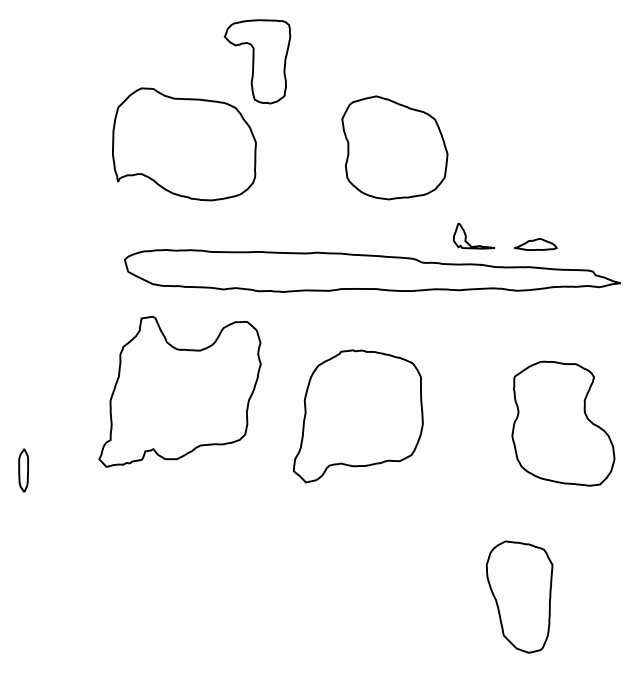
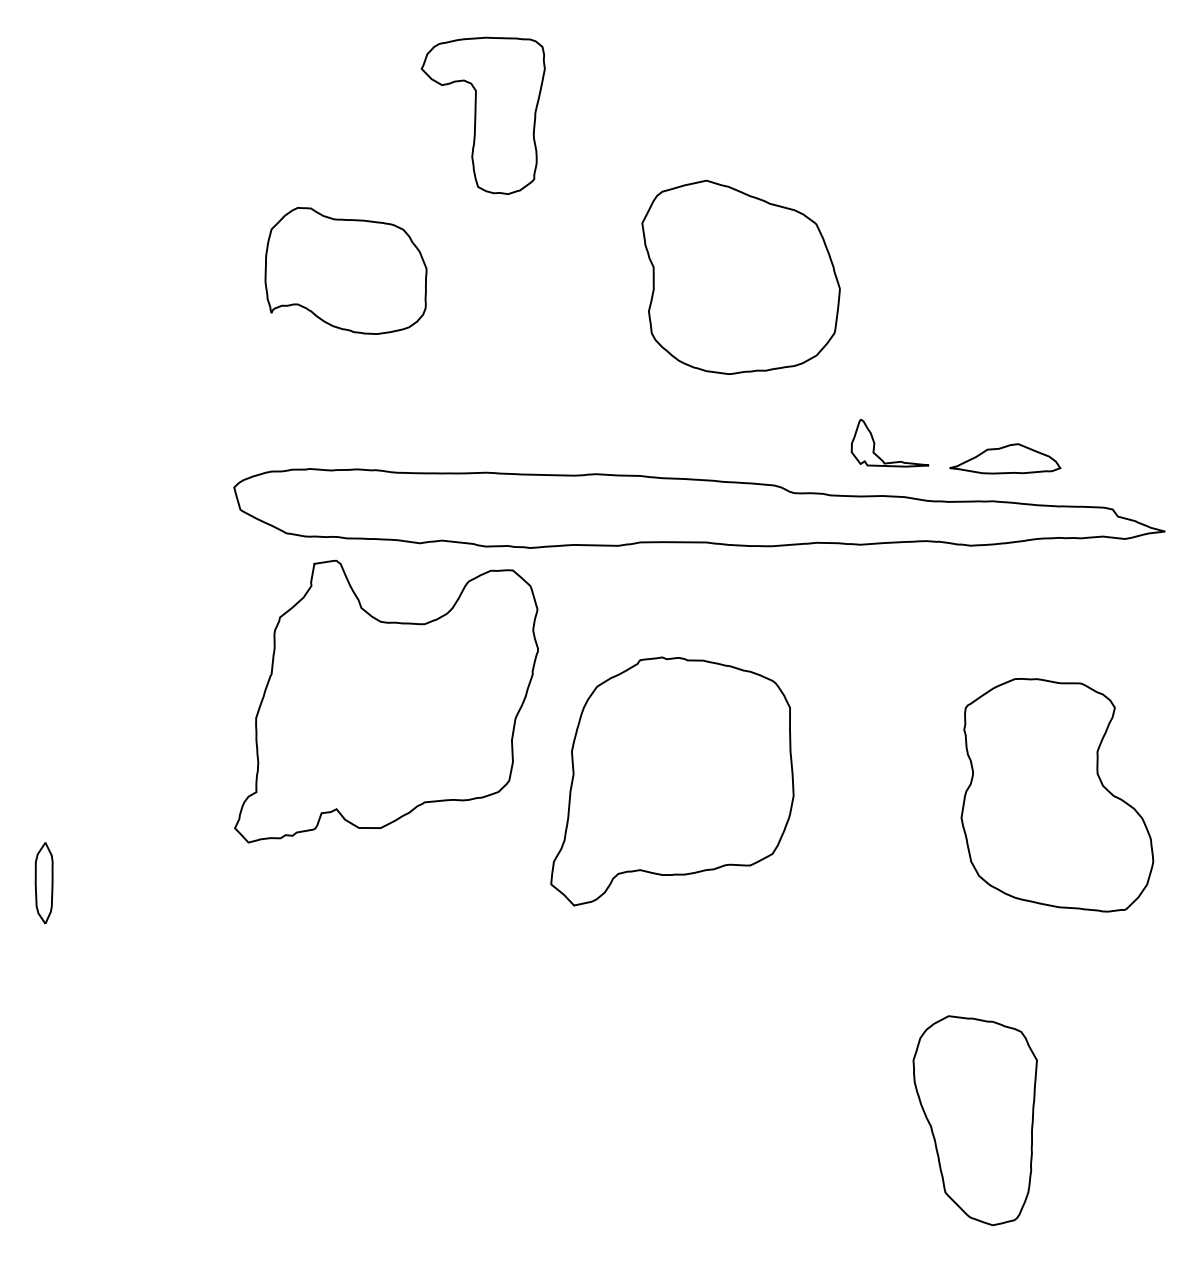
part: (184, 144) -> (346, 271), size x0.6
part: (535, 244) -> (1005, 458), size x1.4
part: (179, 391) -> (385, 700), moved

